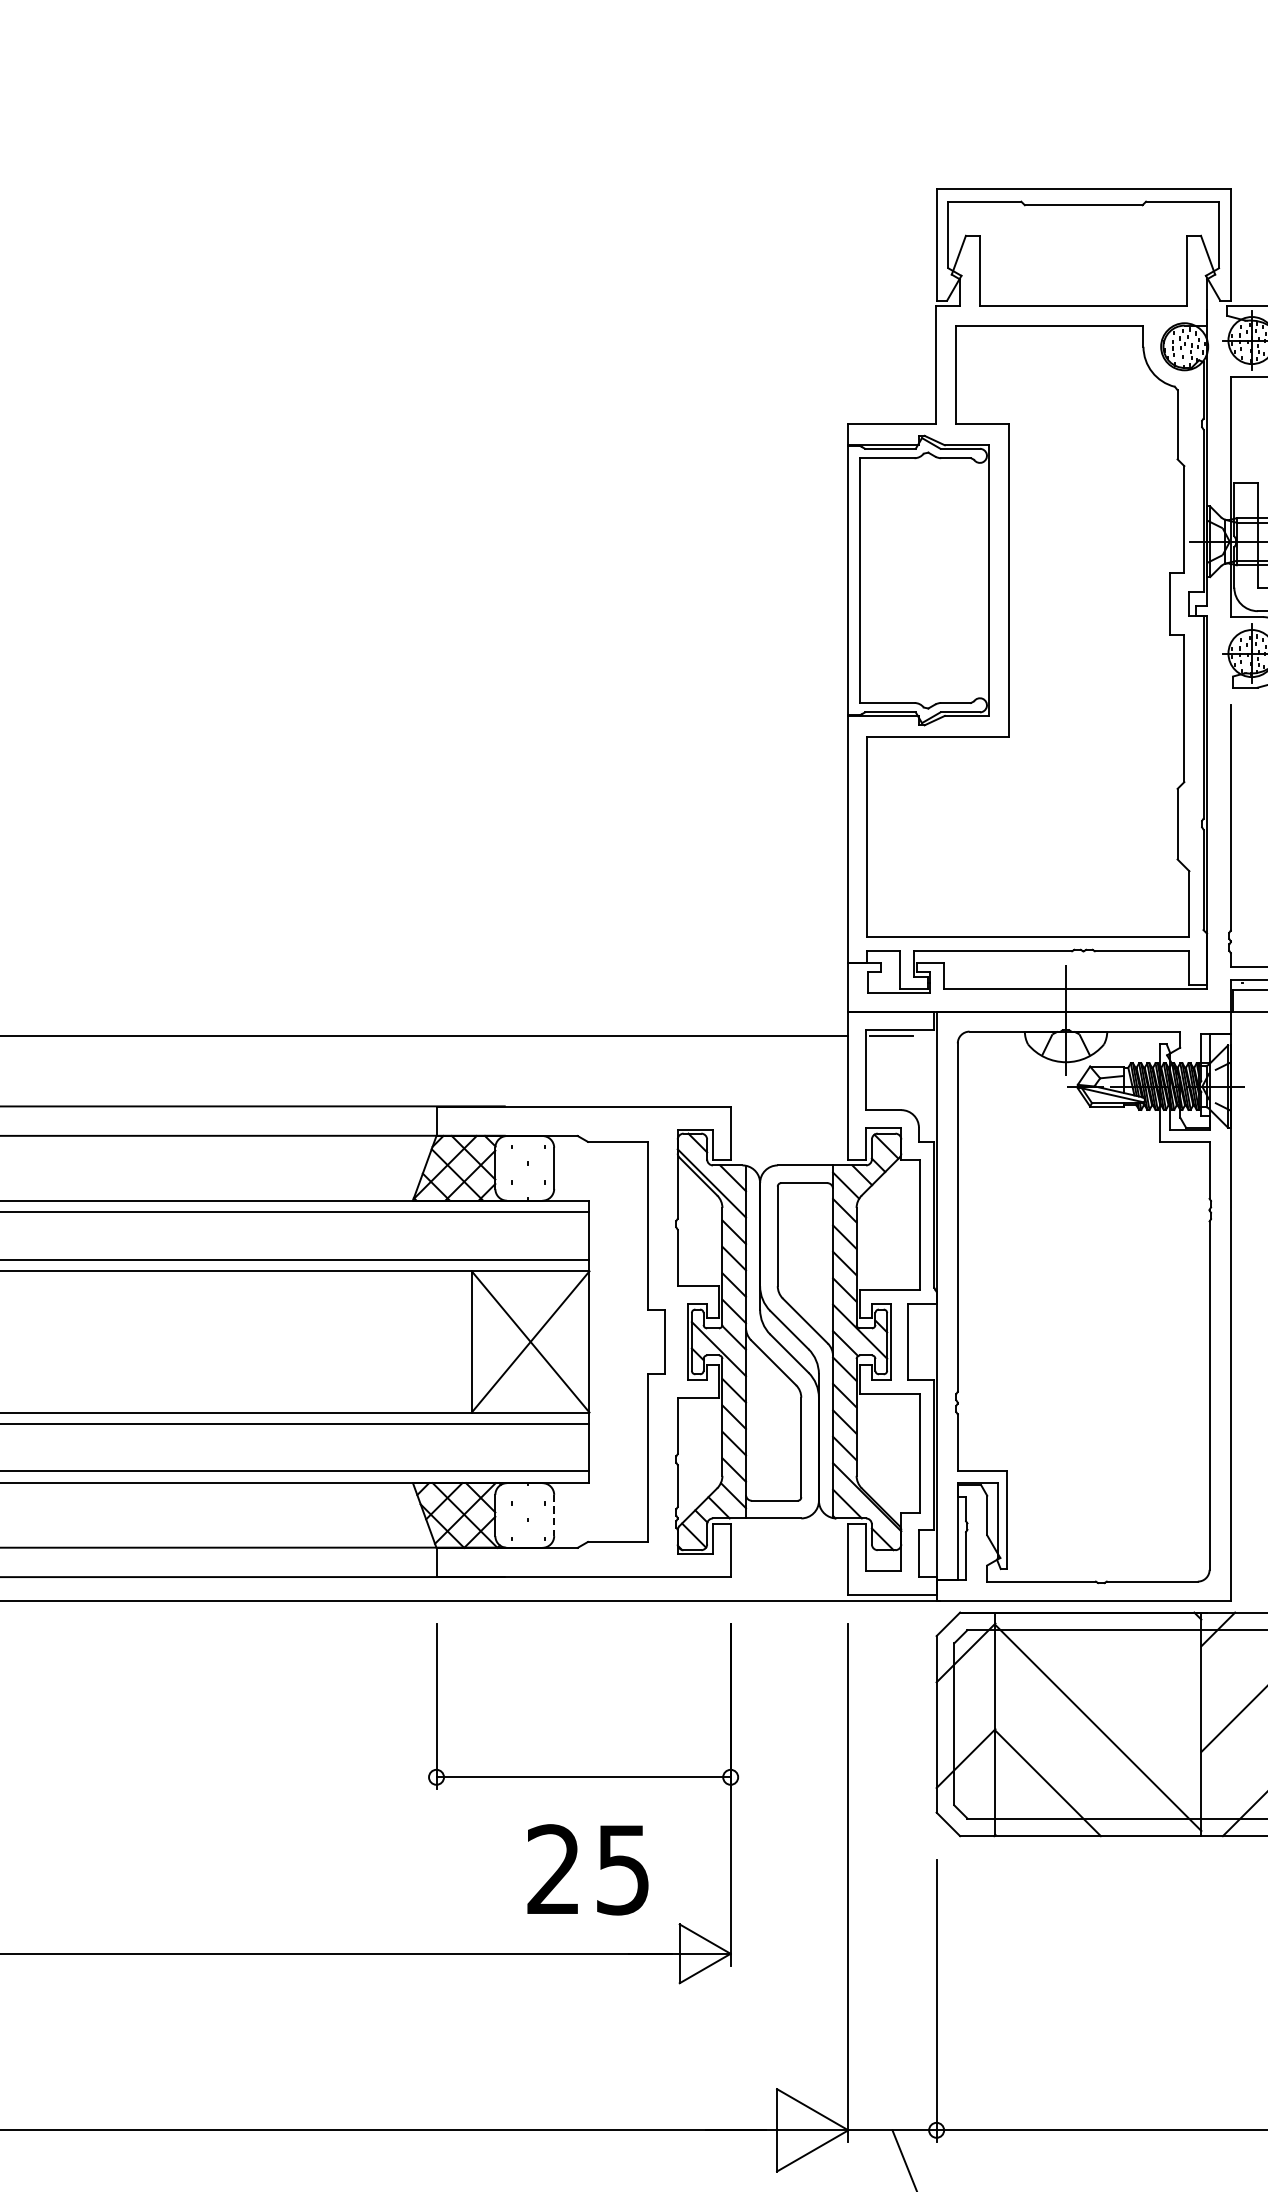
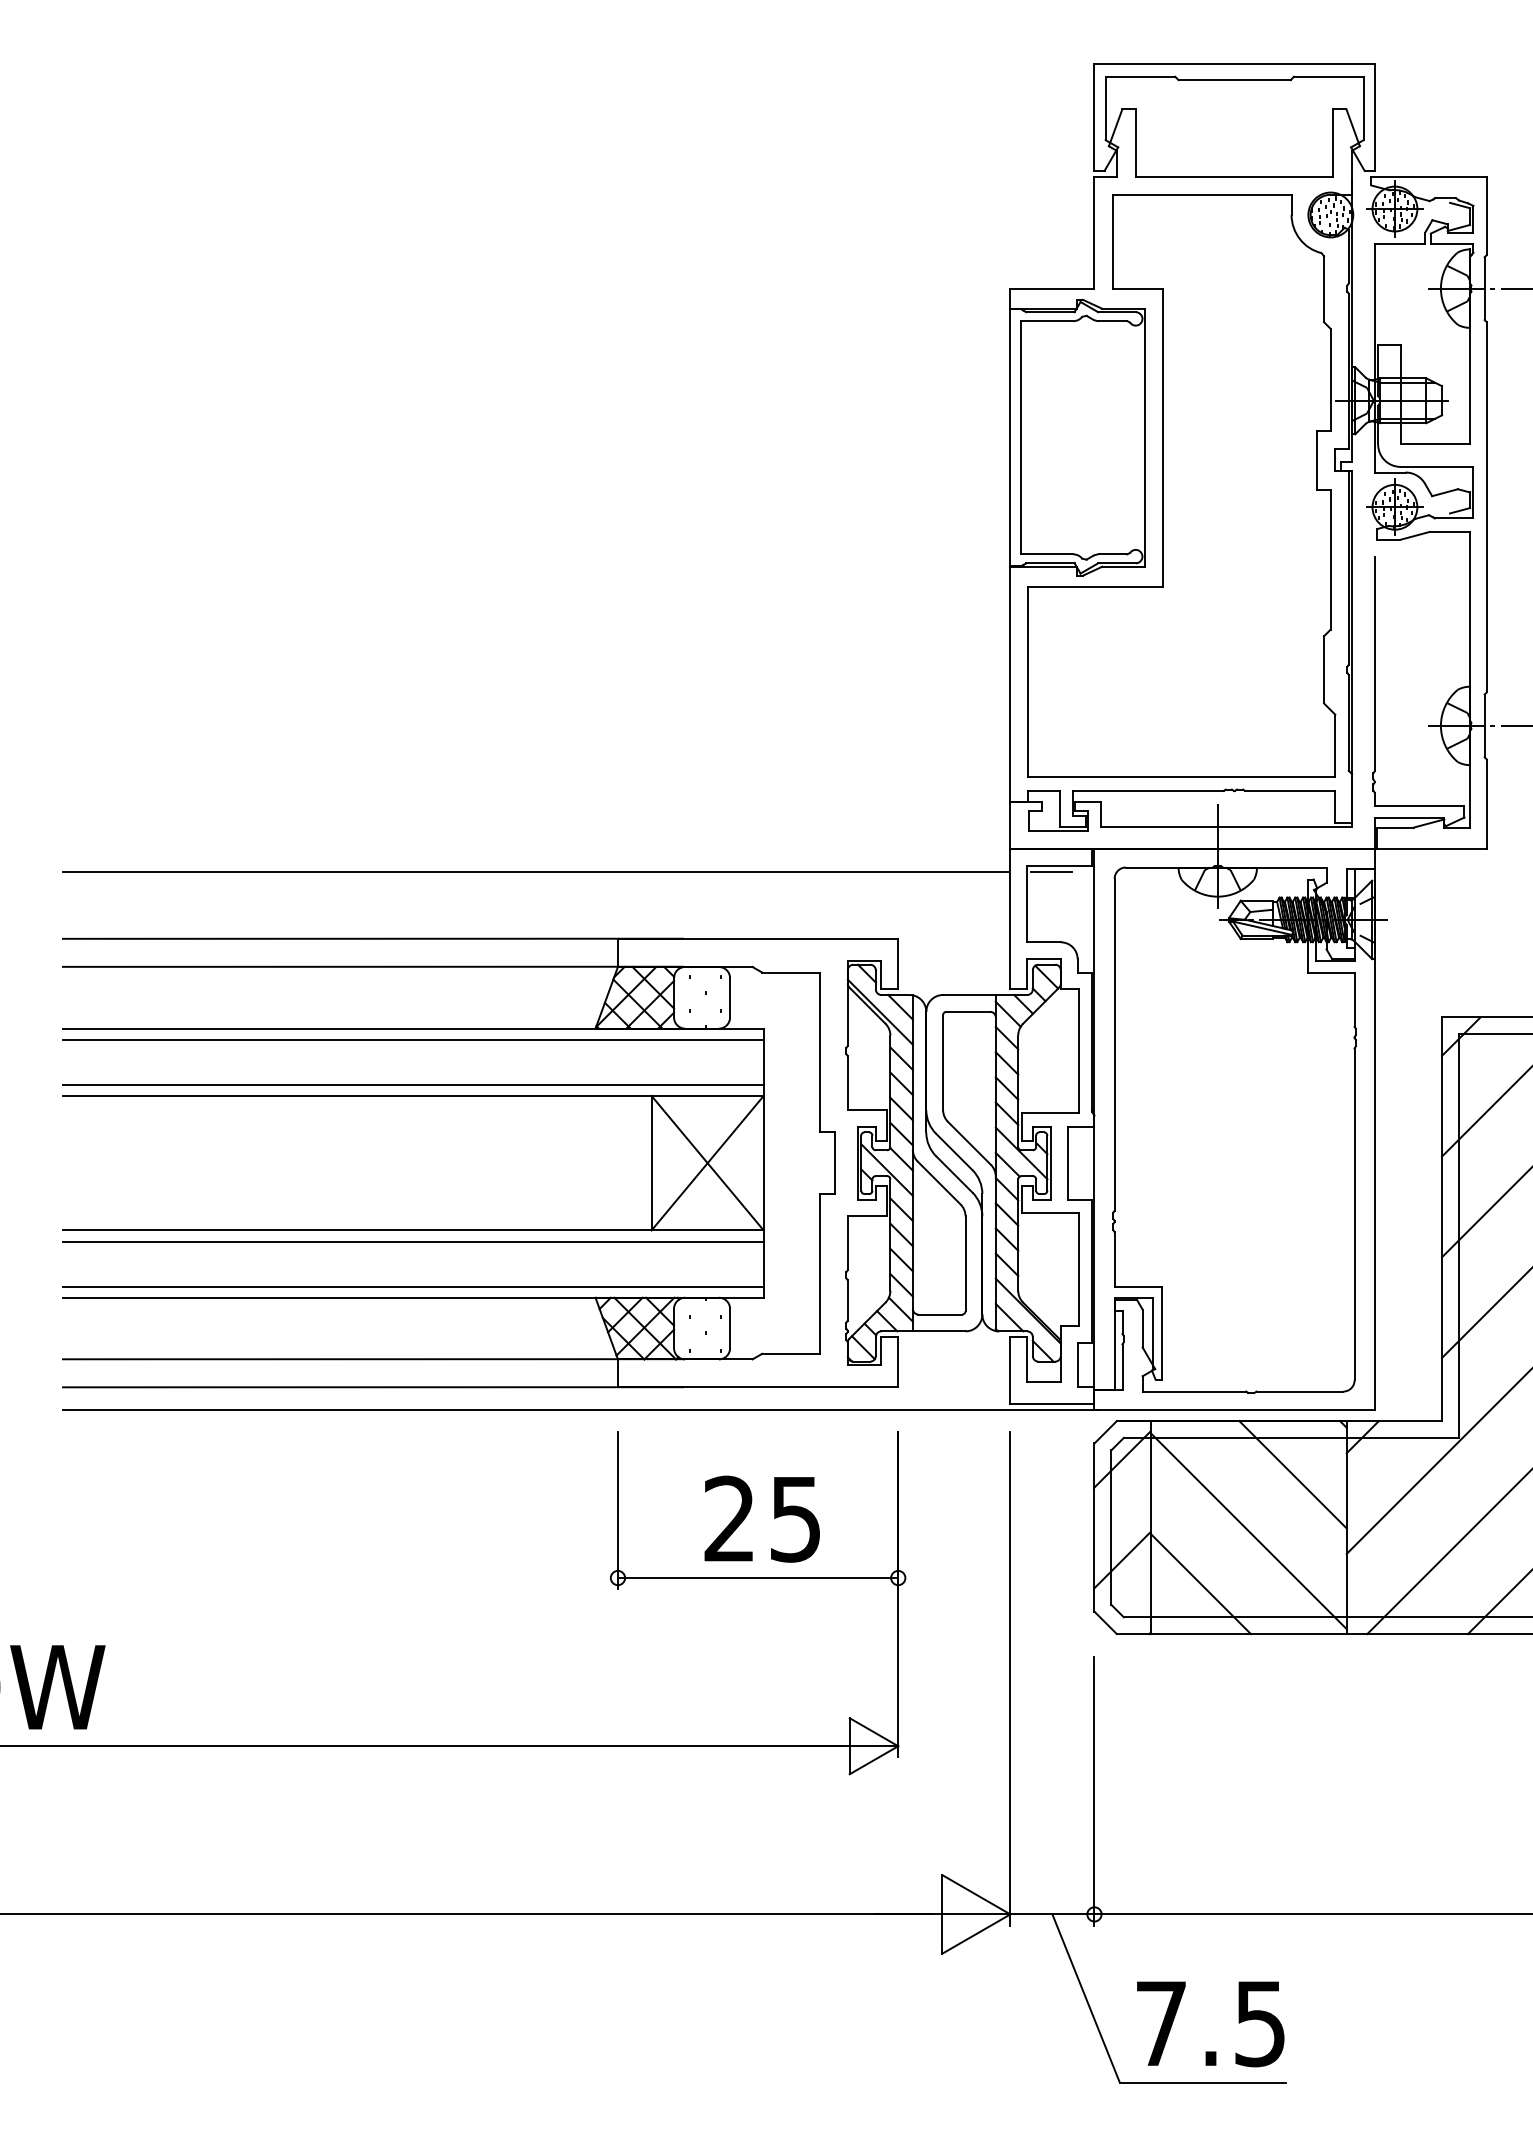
line: (554, 1515) -> (730, 1328), dashed -> solid
line: (1144, 1668) -> (1292, 1474), added
text: (587, 1869) -> (761, 1518), moved

